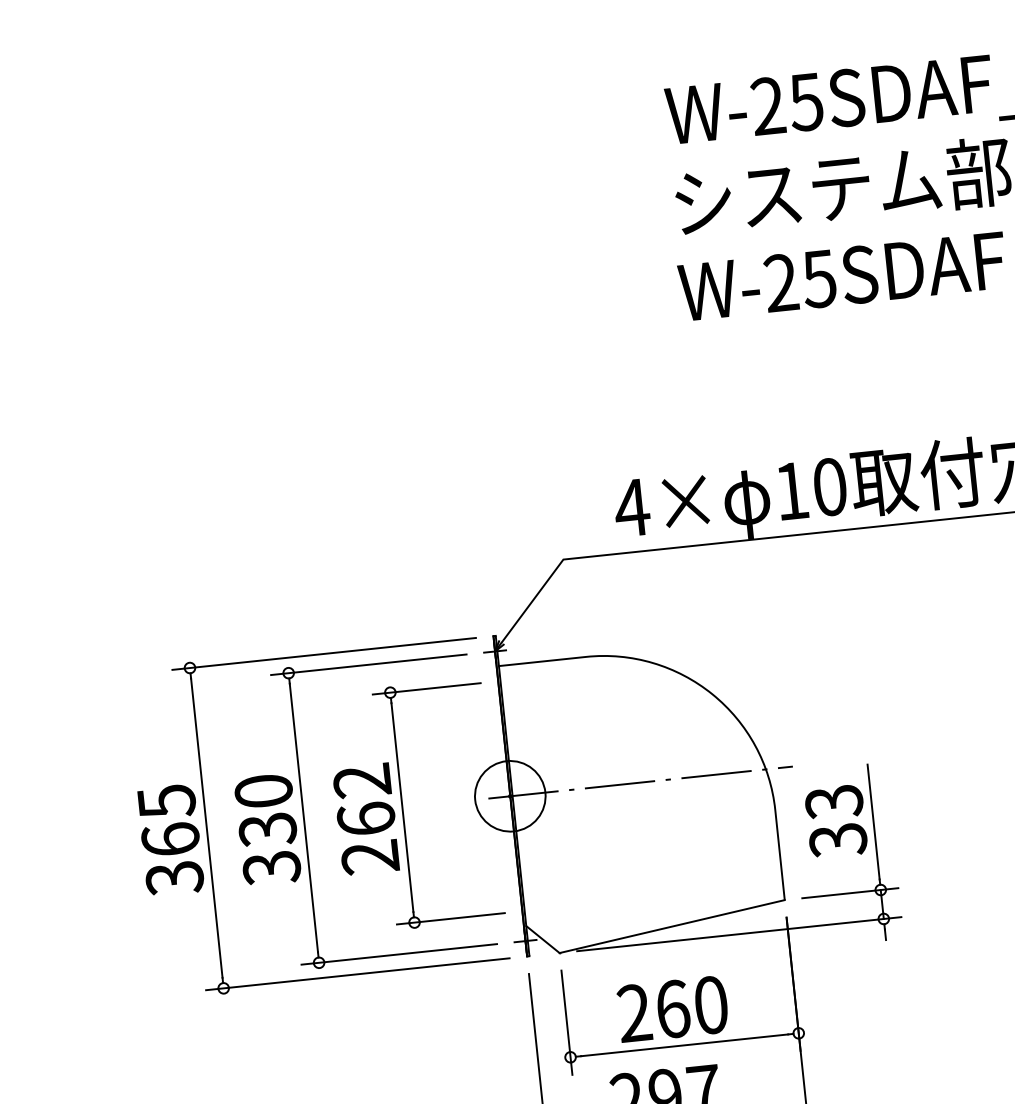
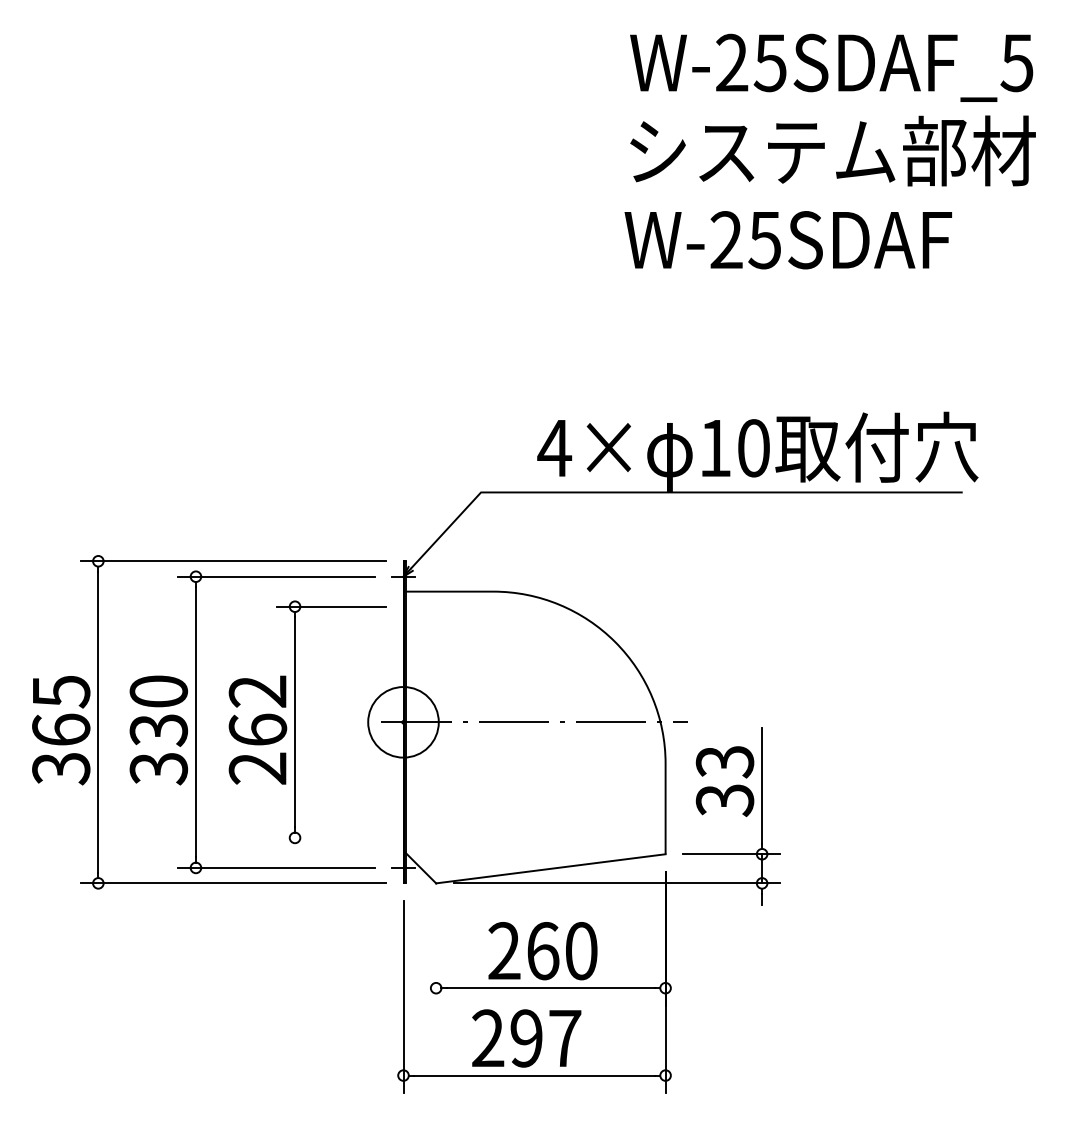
line: (450, 918) -> (331, 837), removed
line: (567, 1022) -> (436, 953), removed

